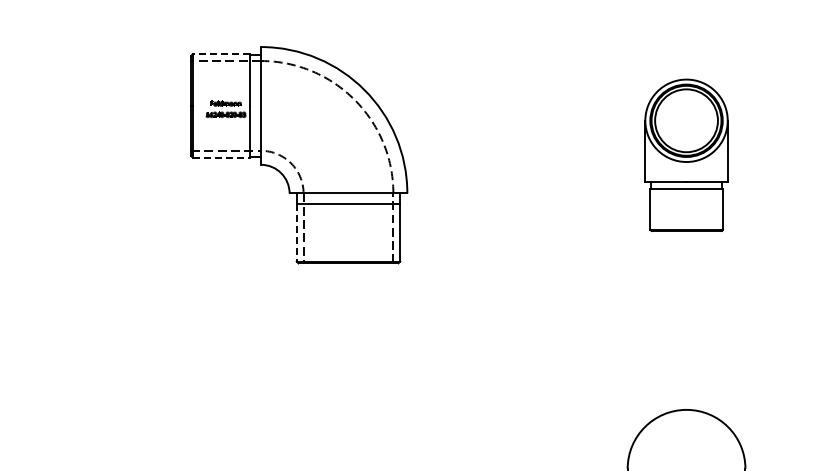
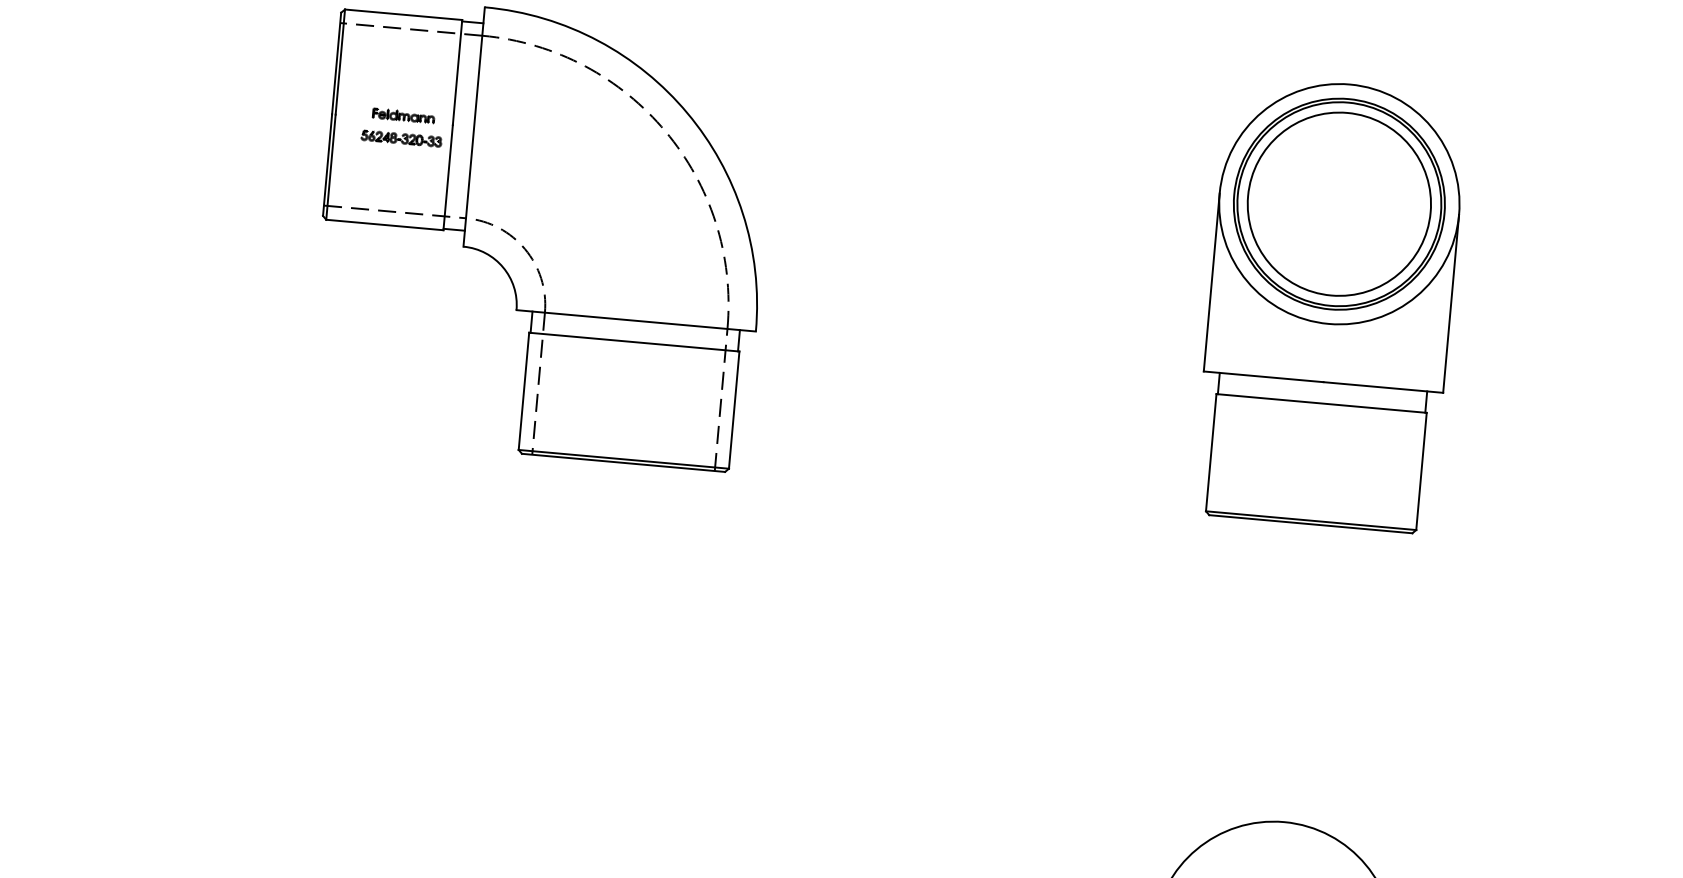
line: (221, 54) -> (403, 15), dashed -> solid
part: (686, 155) -> (1330, 304), size x1.43
line: (221, 157) -> (384, 224), dashed -> solid
line: (296, 232) -> (523, 390), dashed -> solid

